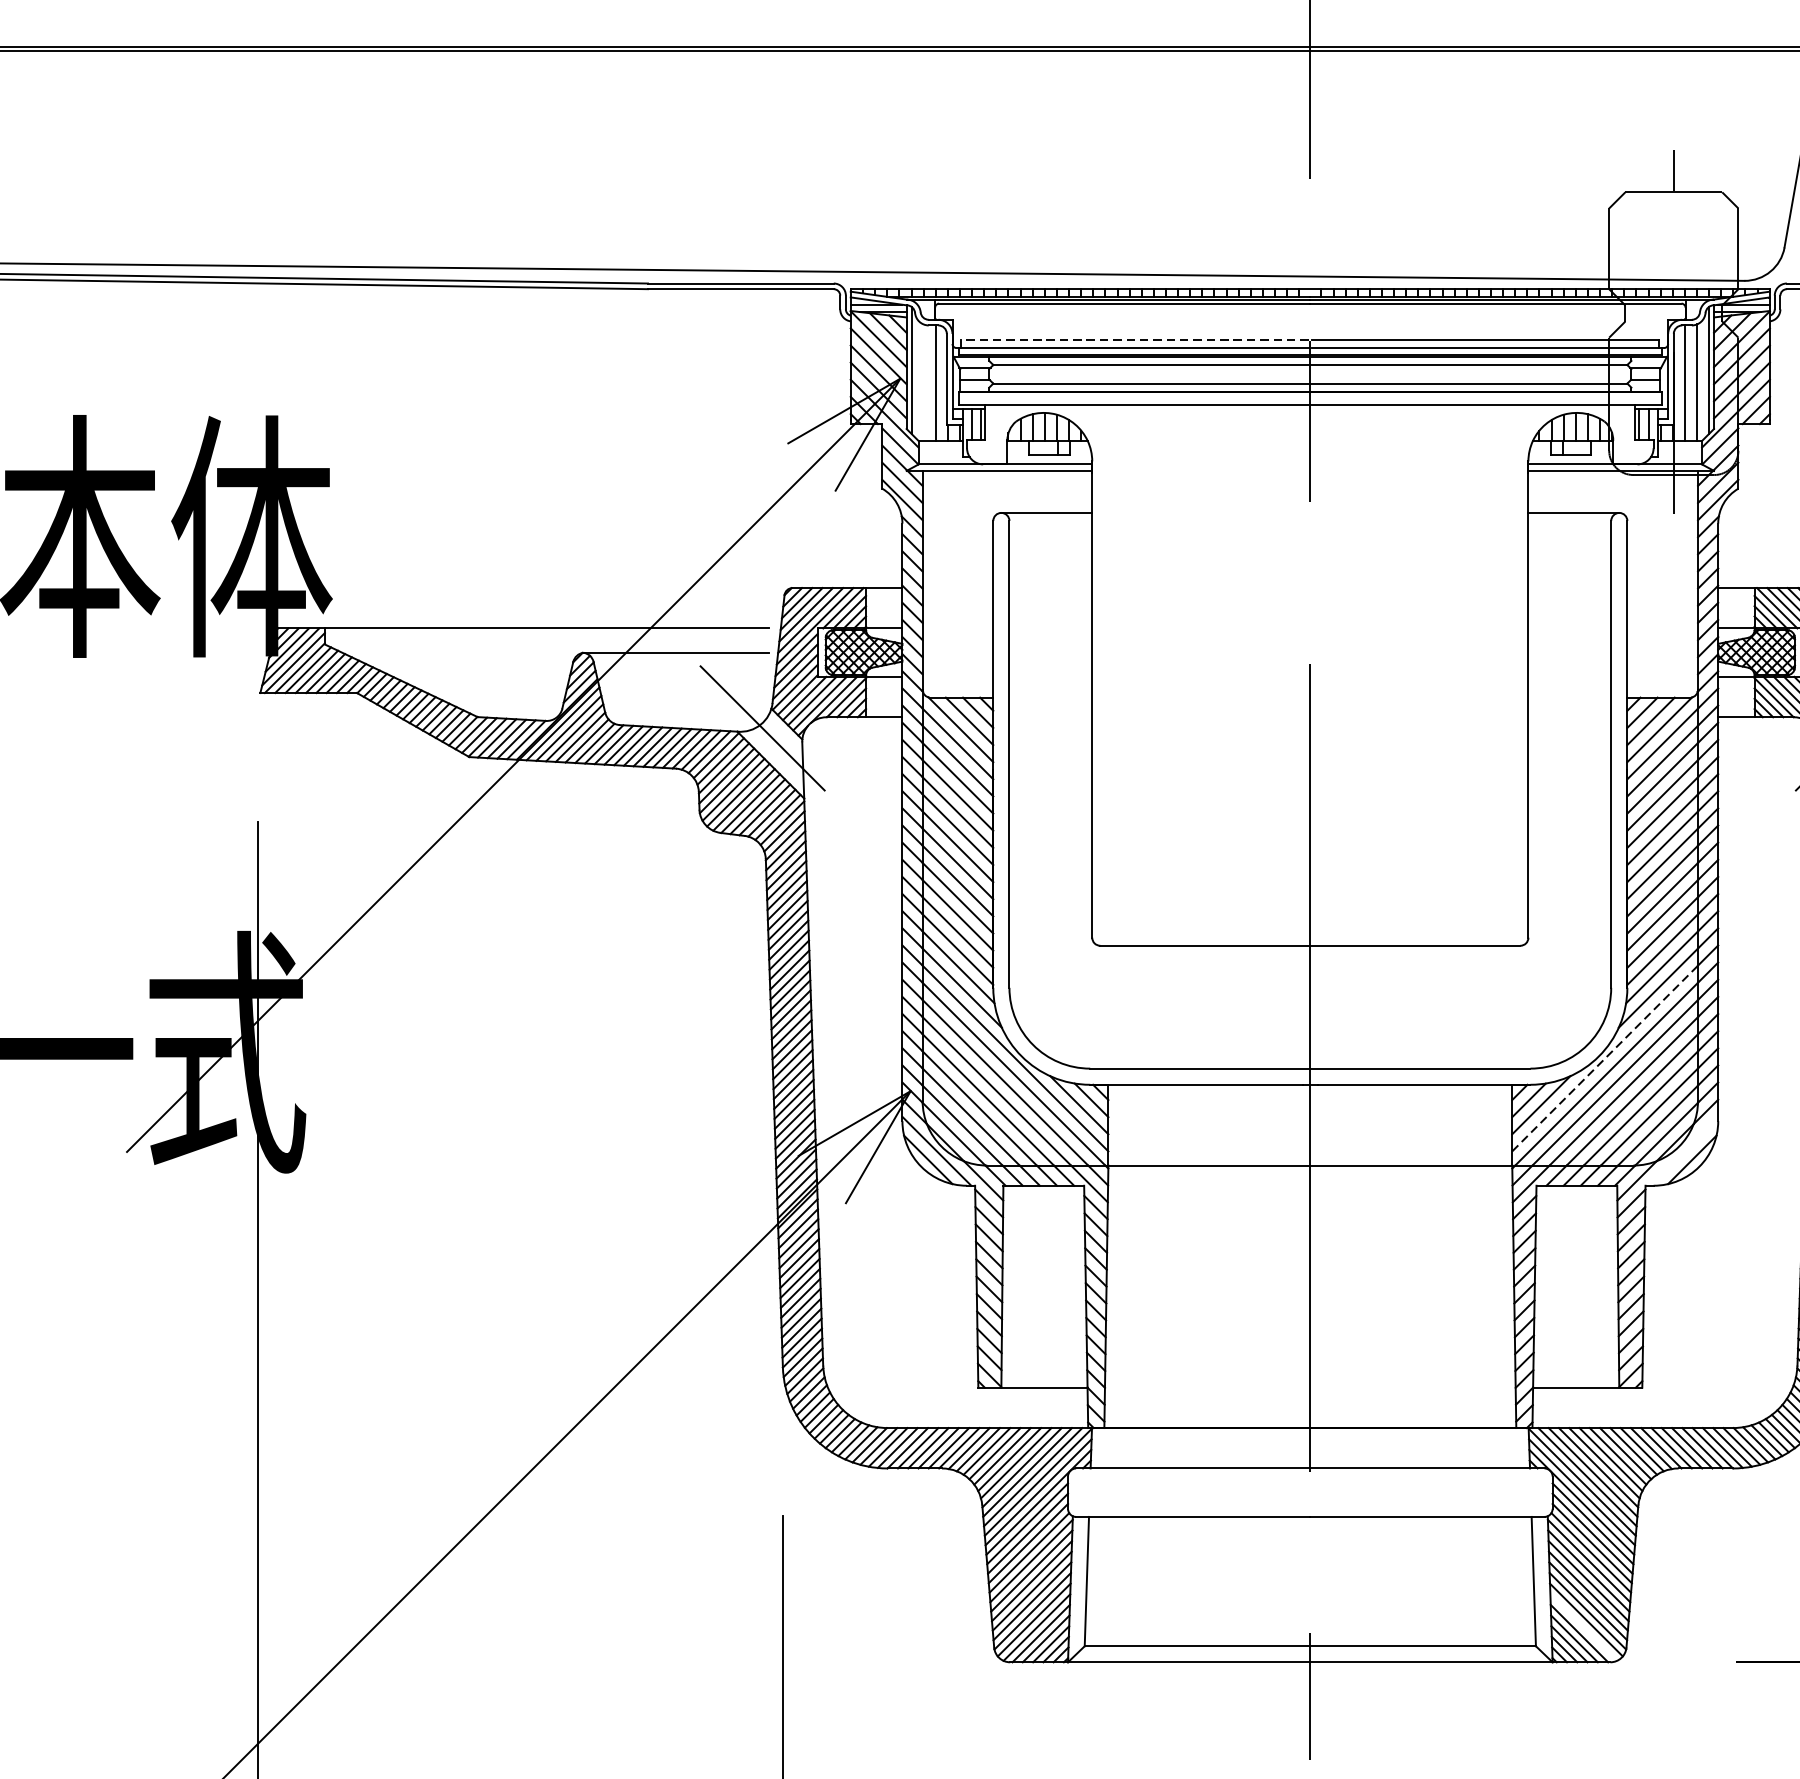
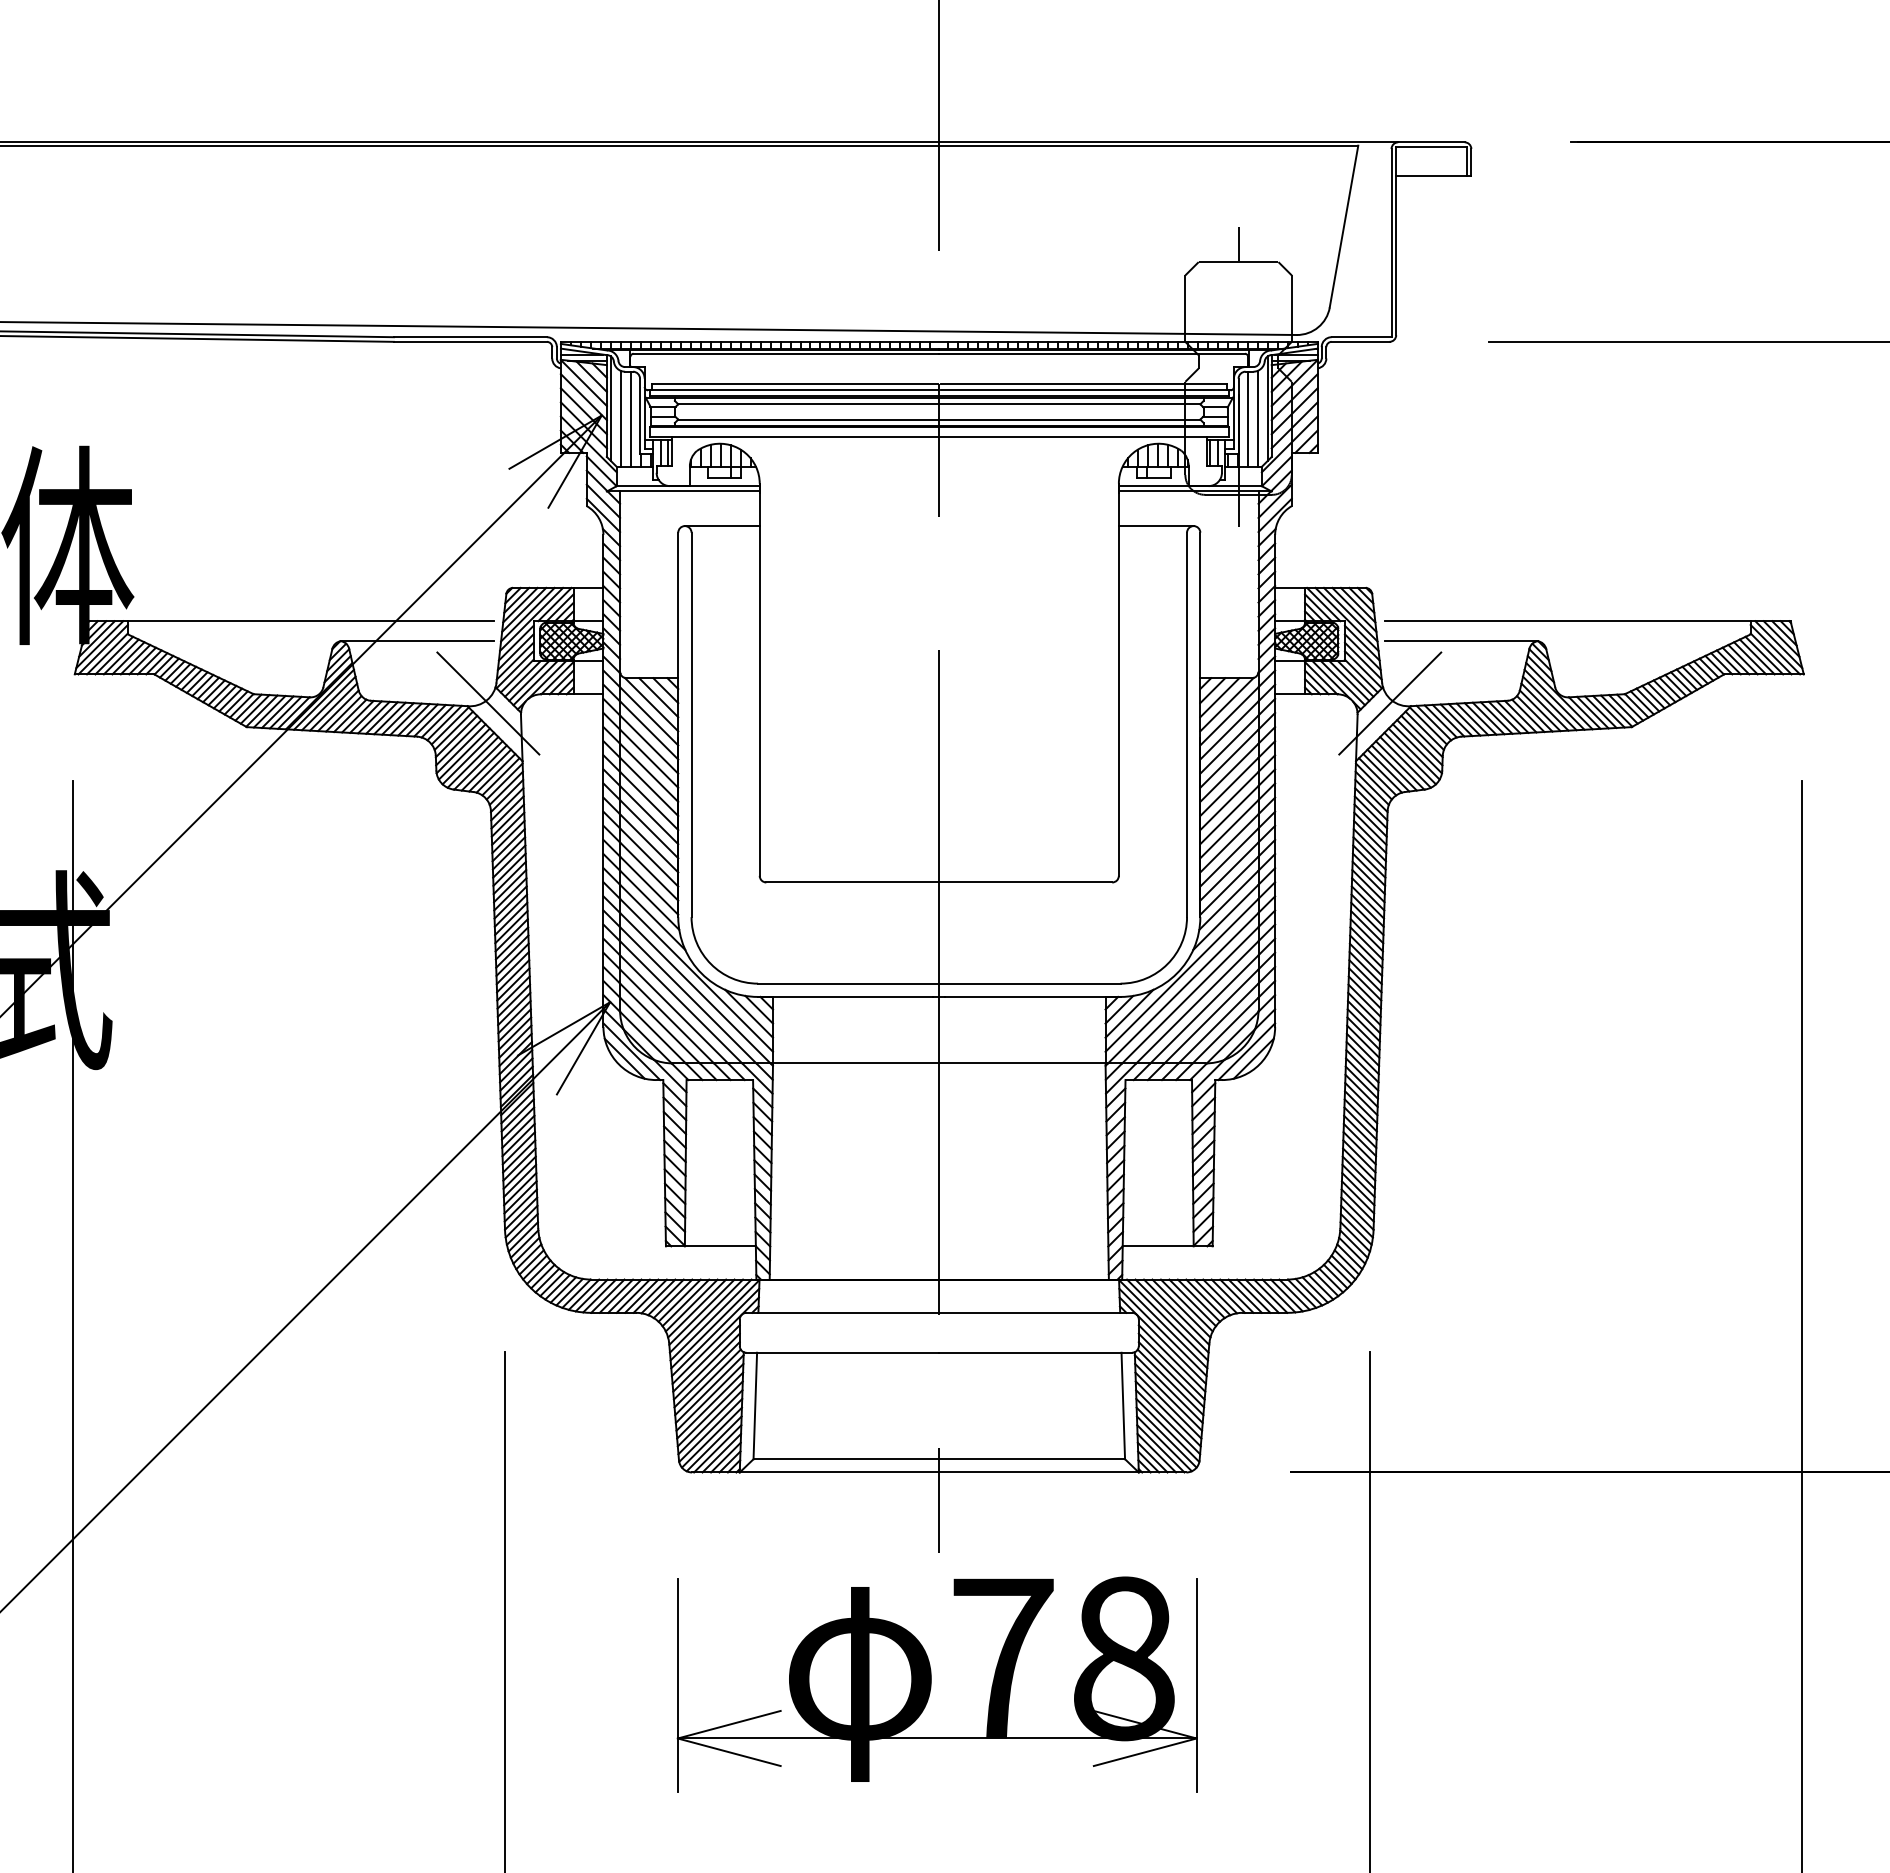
line: (1134, 339) -> (794, 383), dashed -> solid
line: (923, 382) -> (620, 418), added
line: (1605, 1057) -> (1182, 974), dashed -> solid
line: (1683, 1151) -> (1246, 1051), added
line: (1582, 1627) -> (1163, 1443), added

